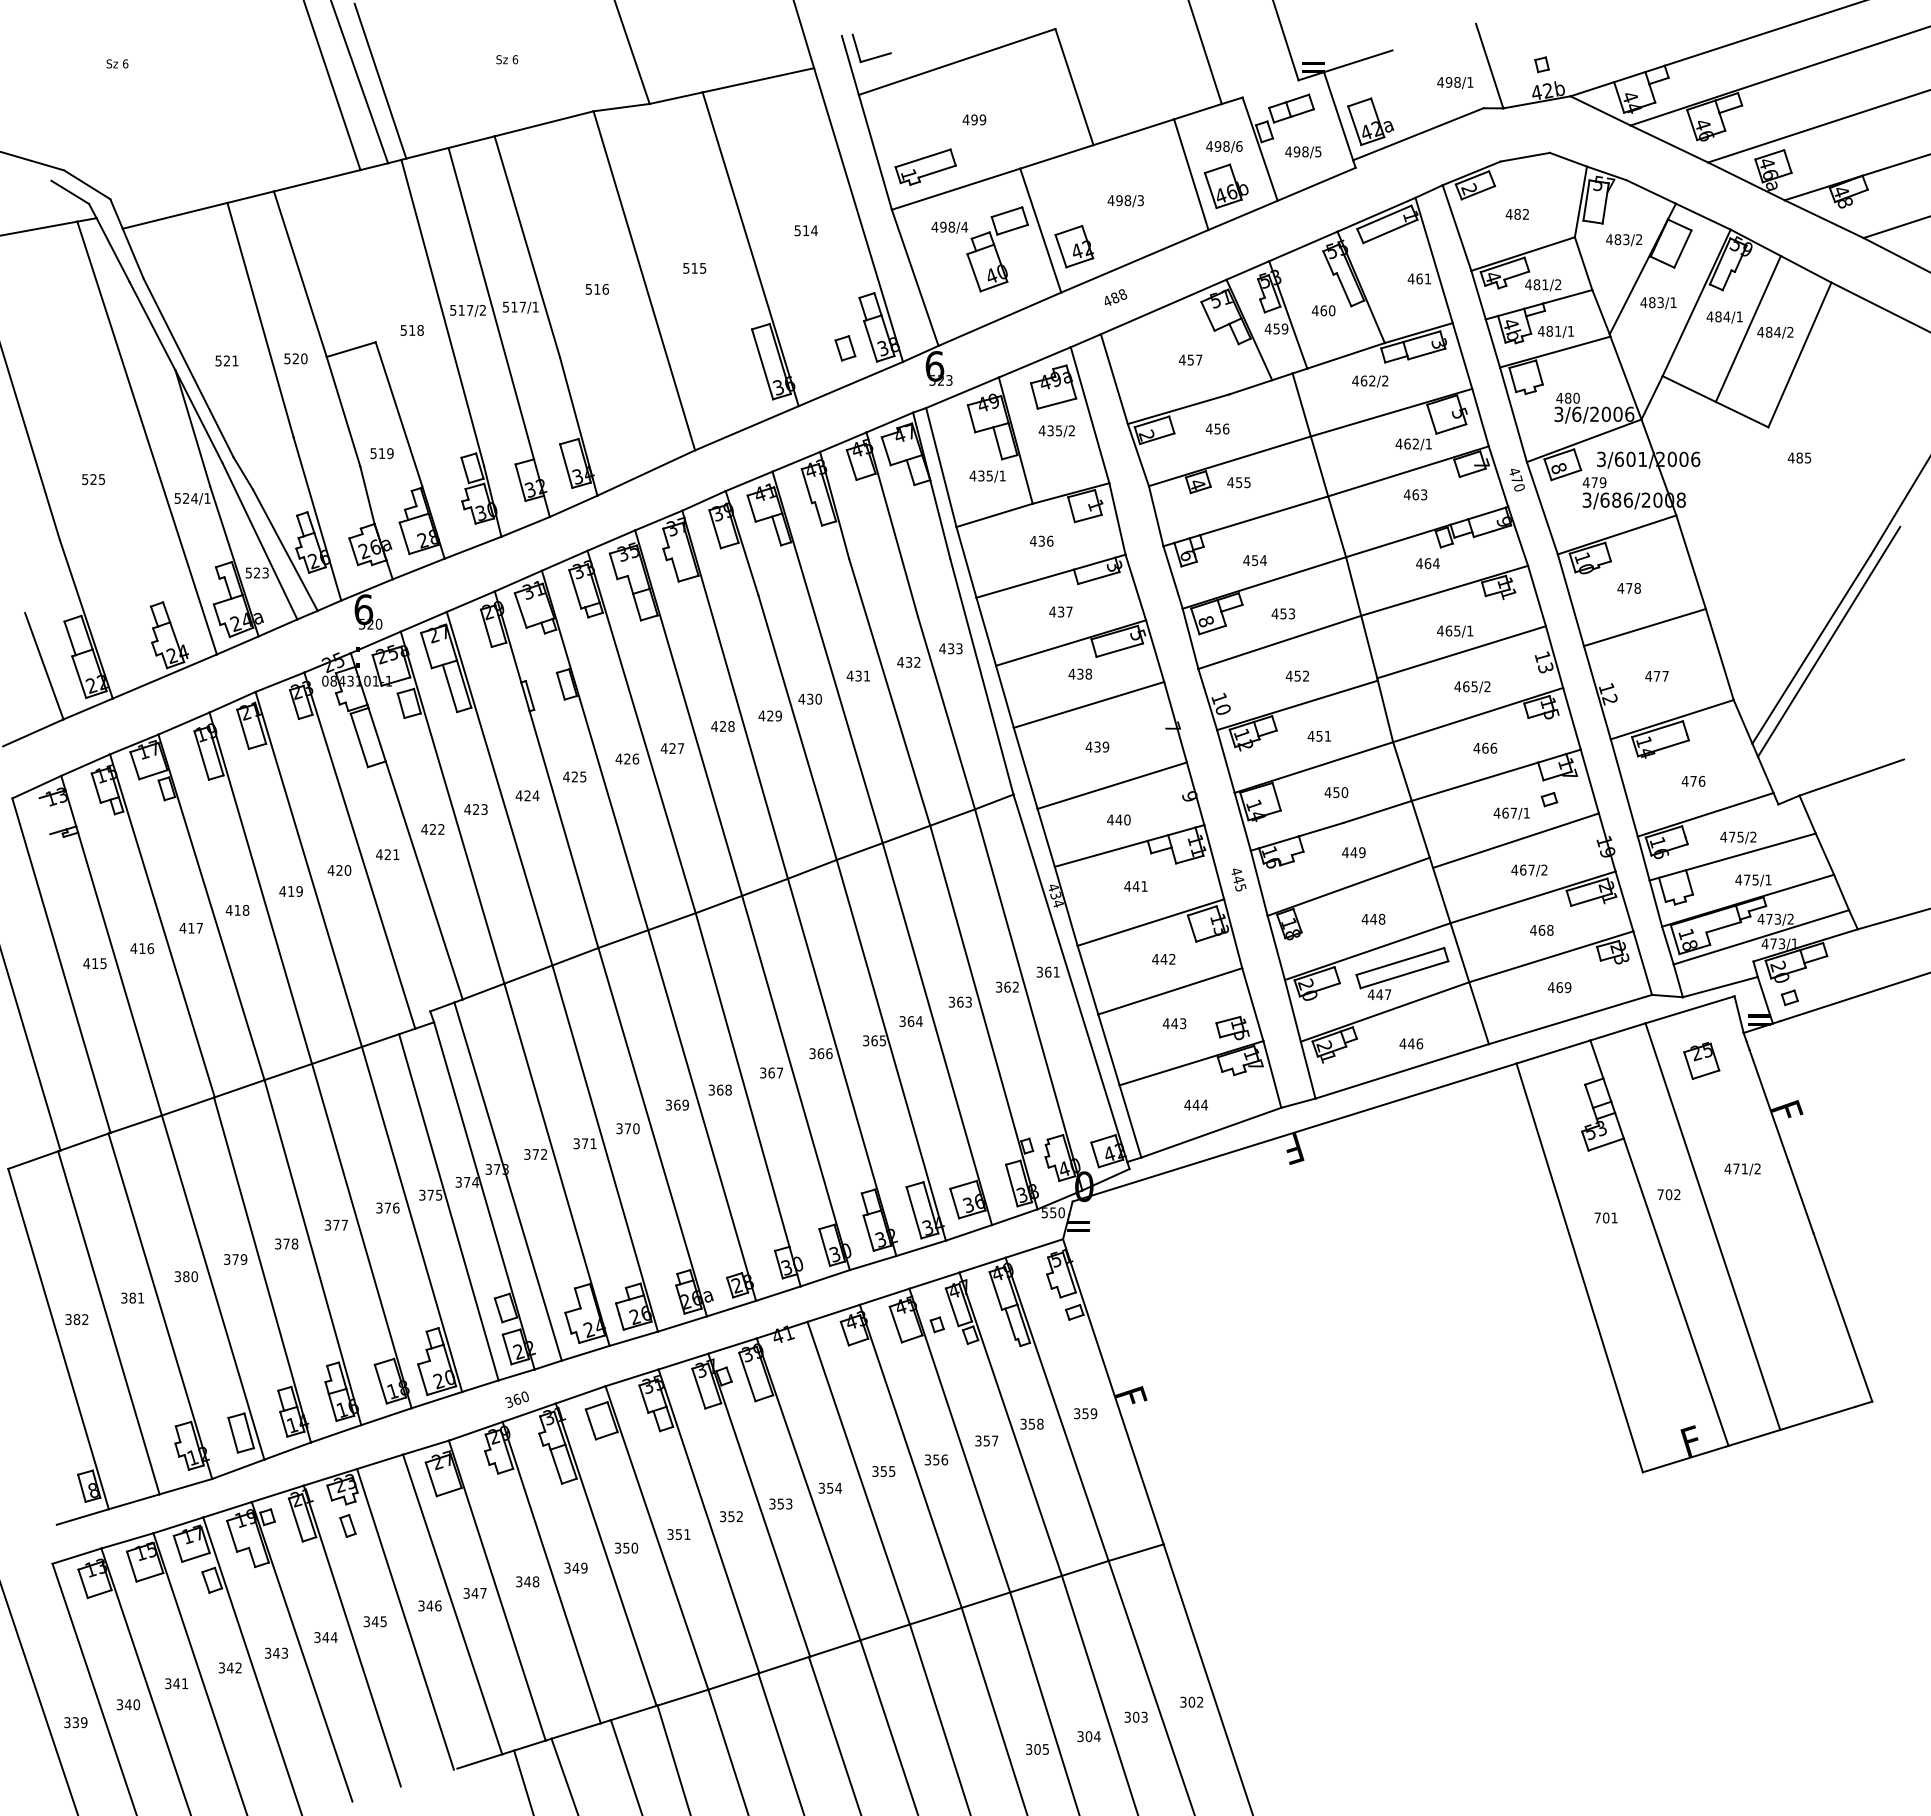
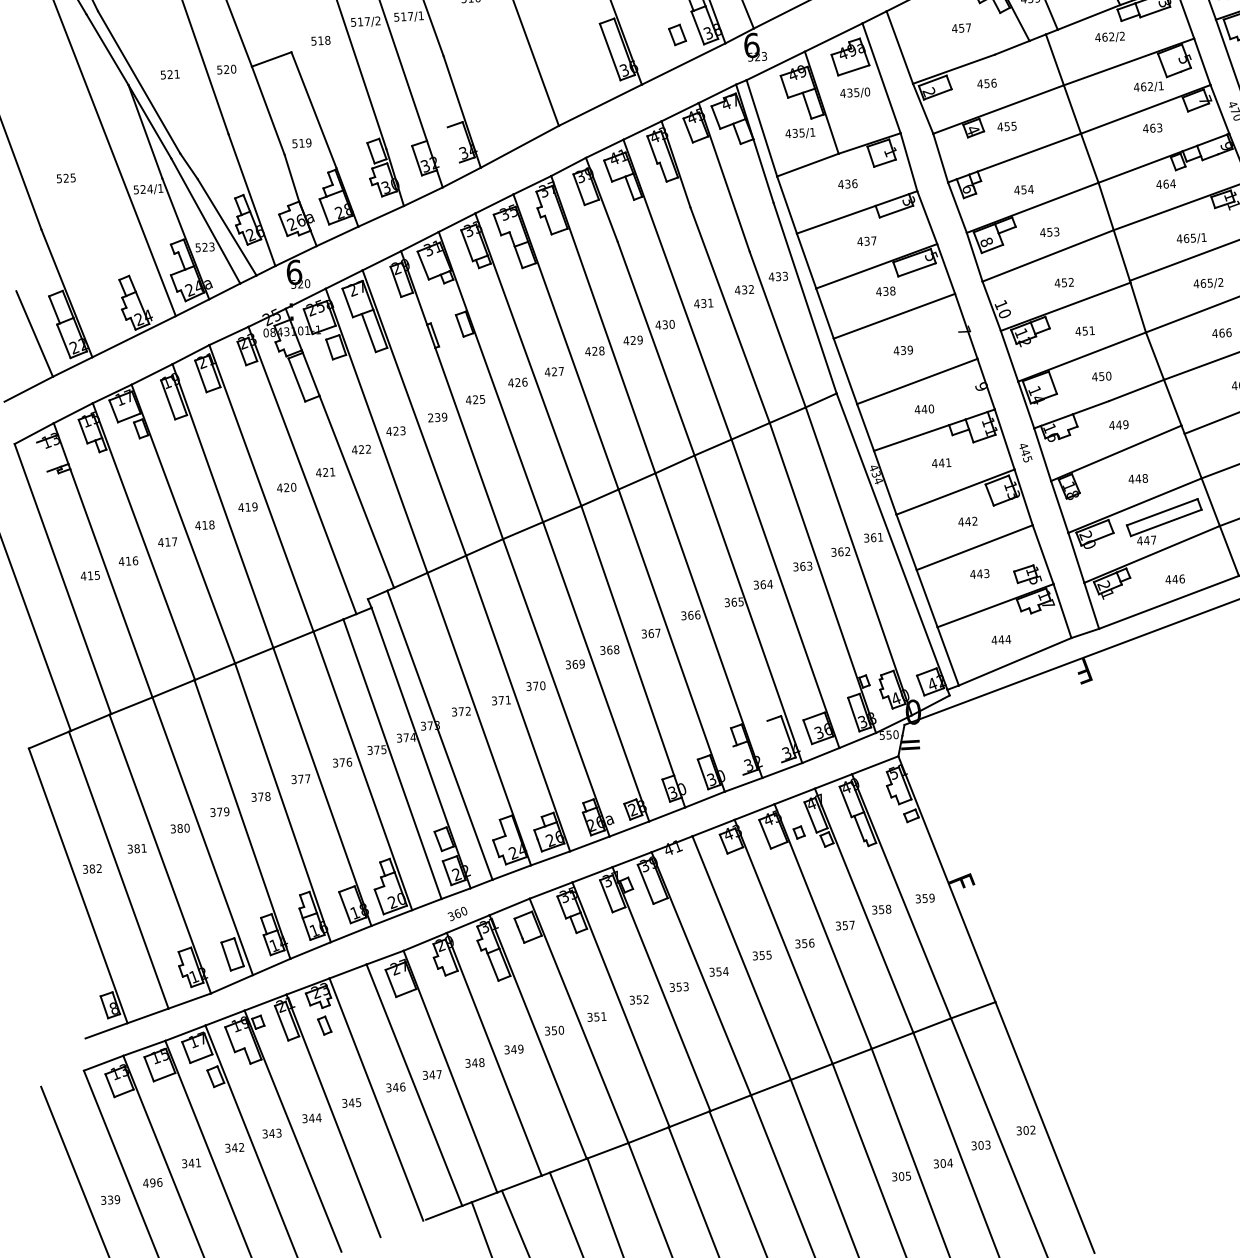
text: (1071, 430) -> (867, 91), 435/2 -> 435/0
line: (566, 465) -> (453, 144), removed
text: (527, 795) -> (437, 417), 424 -> 239
line: (913, 1212) -> (774, 741), removed
line: (868, 1232) -> (738, 759), removed
text: (128, 1704) -> (152, 1182), 340 -> 496

